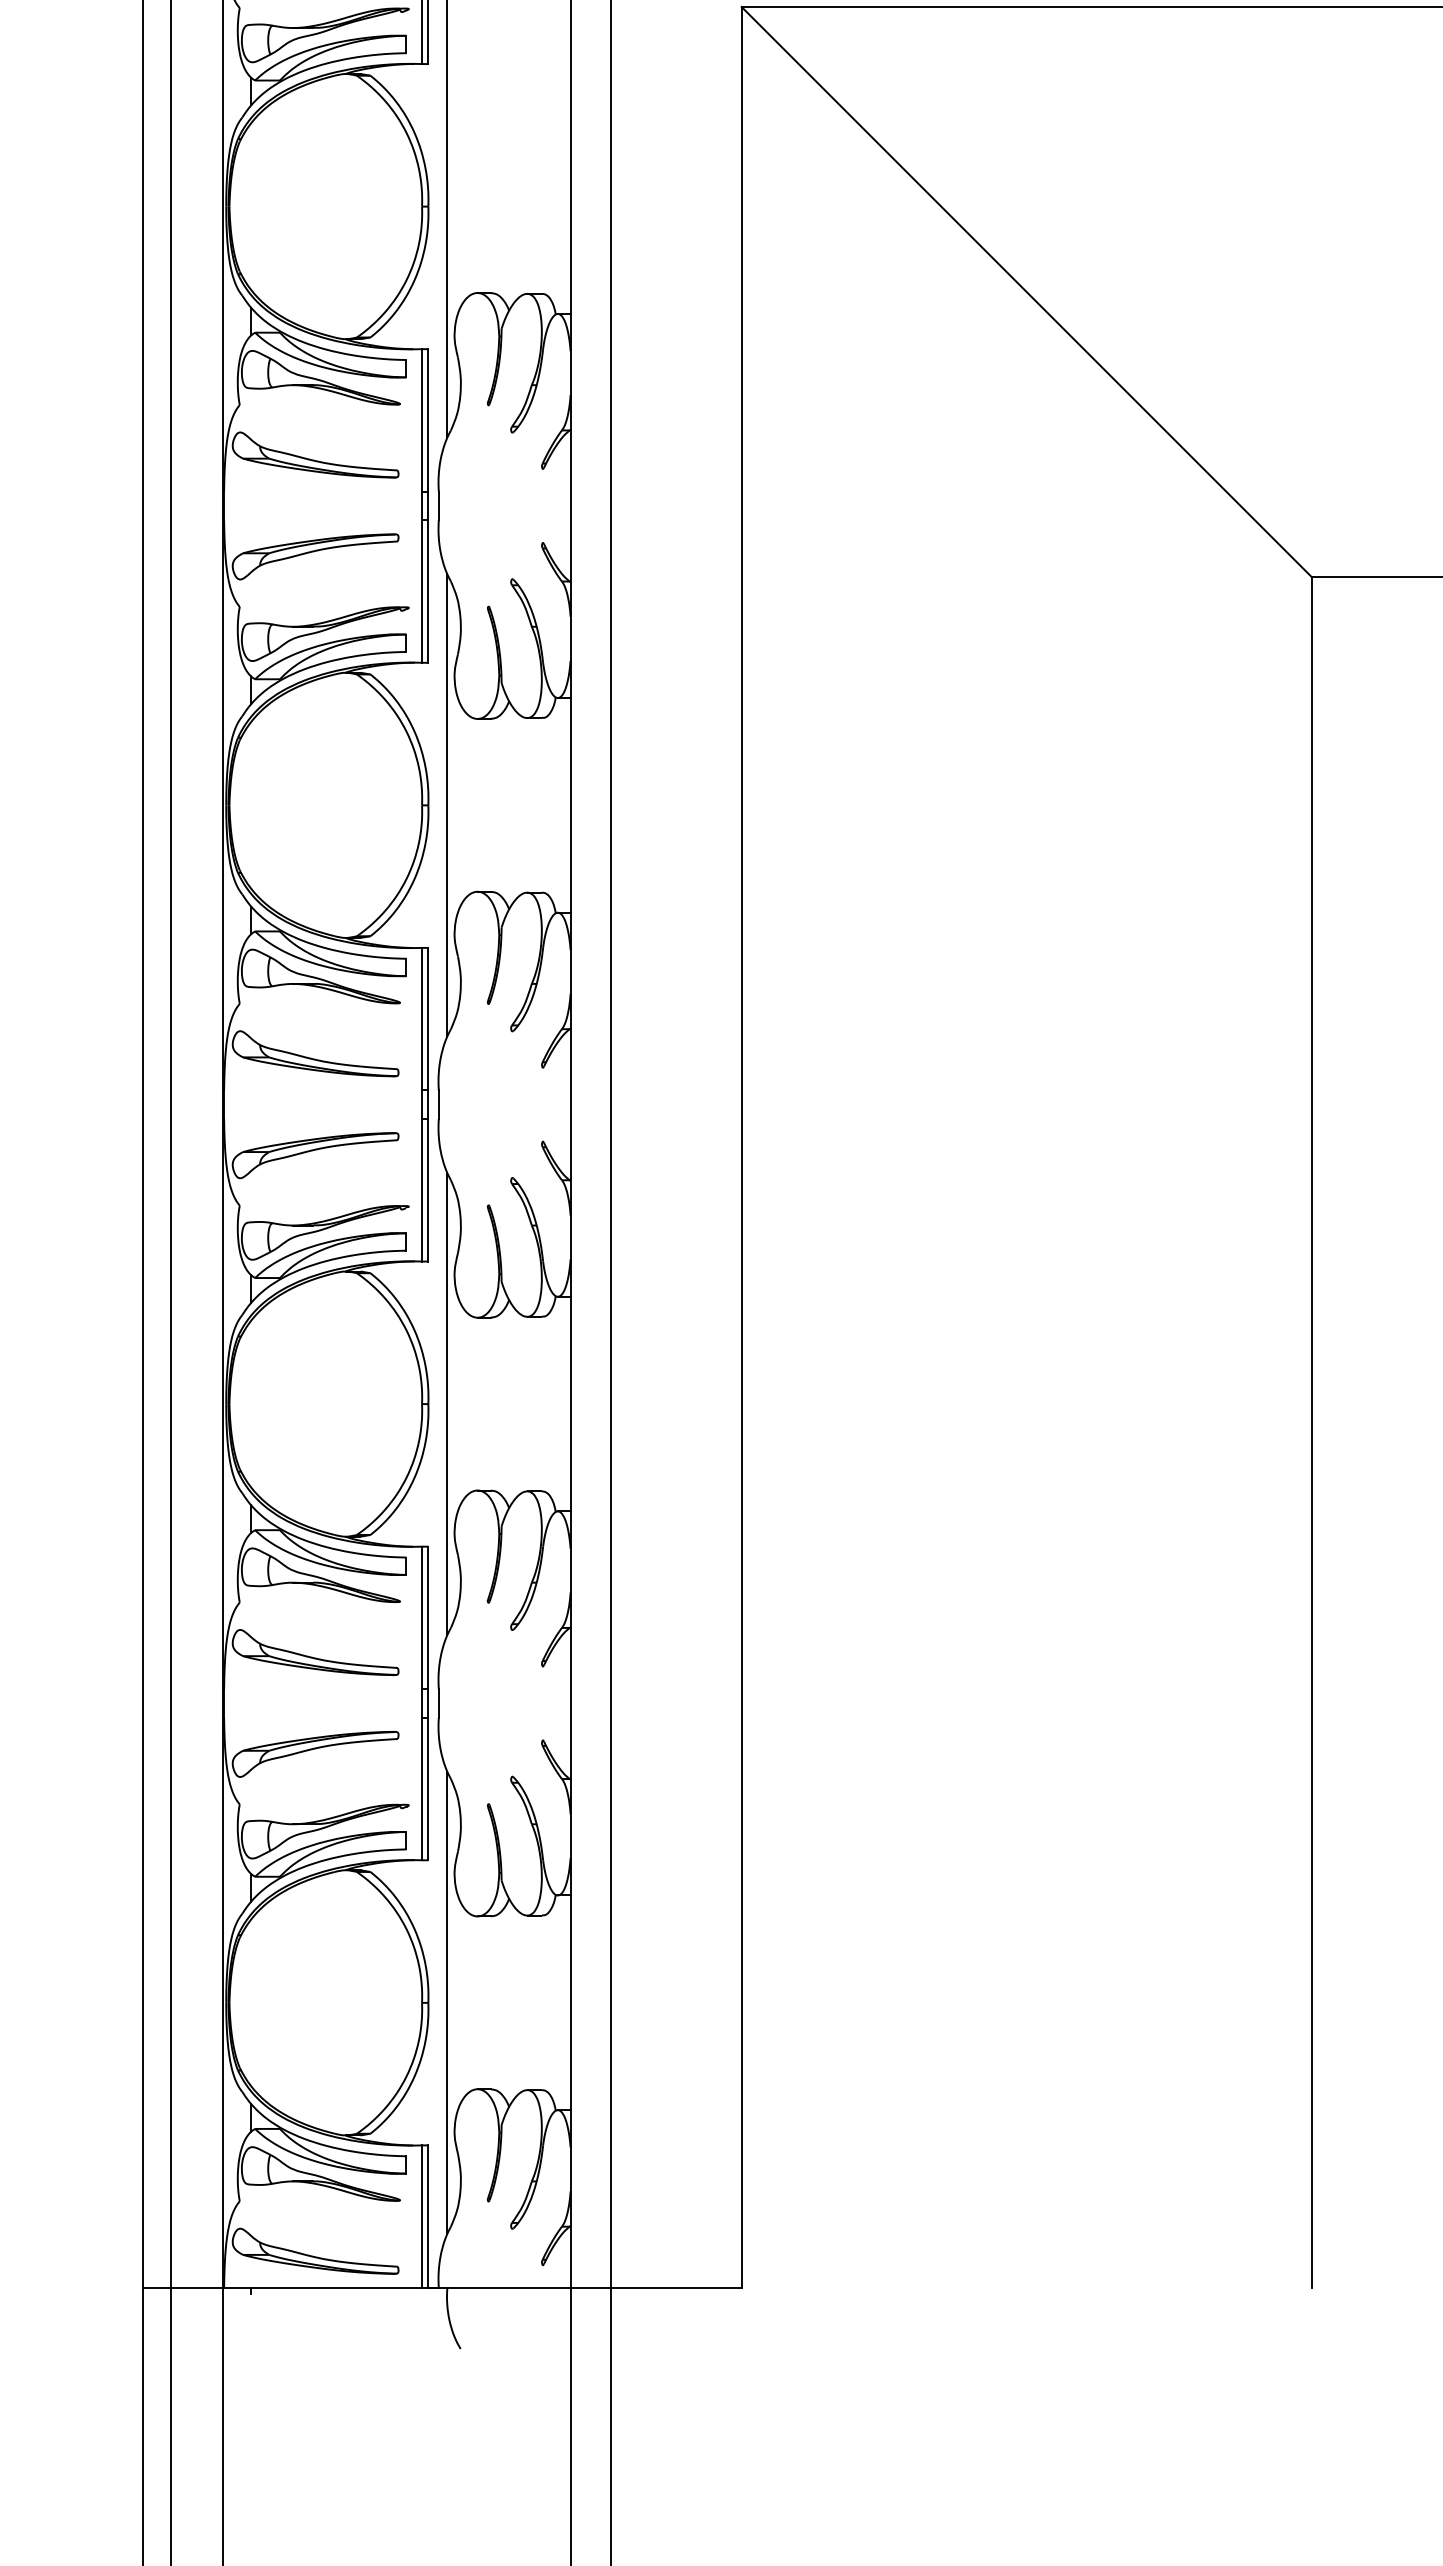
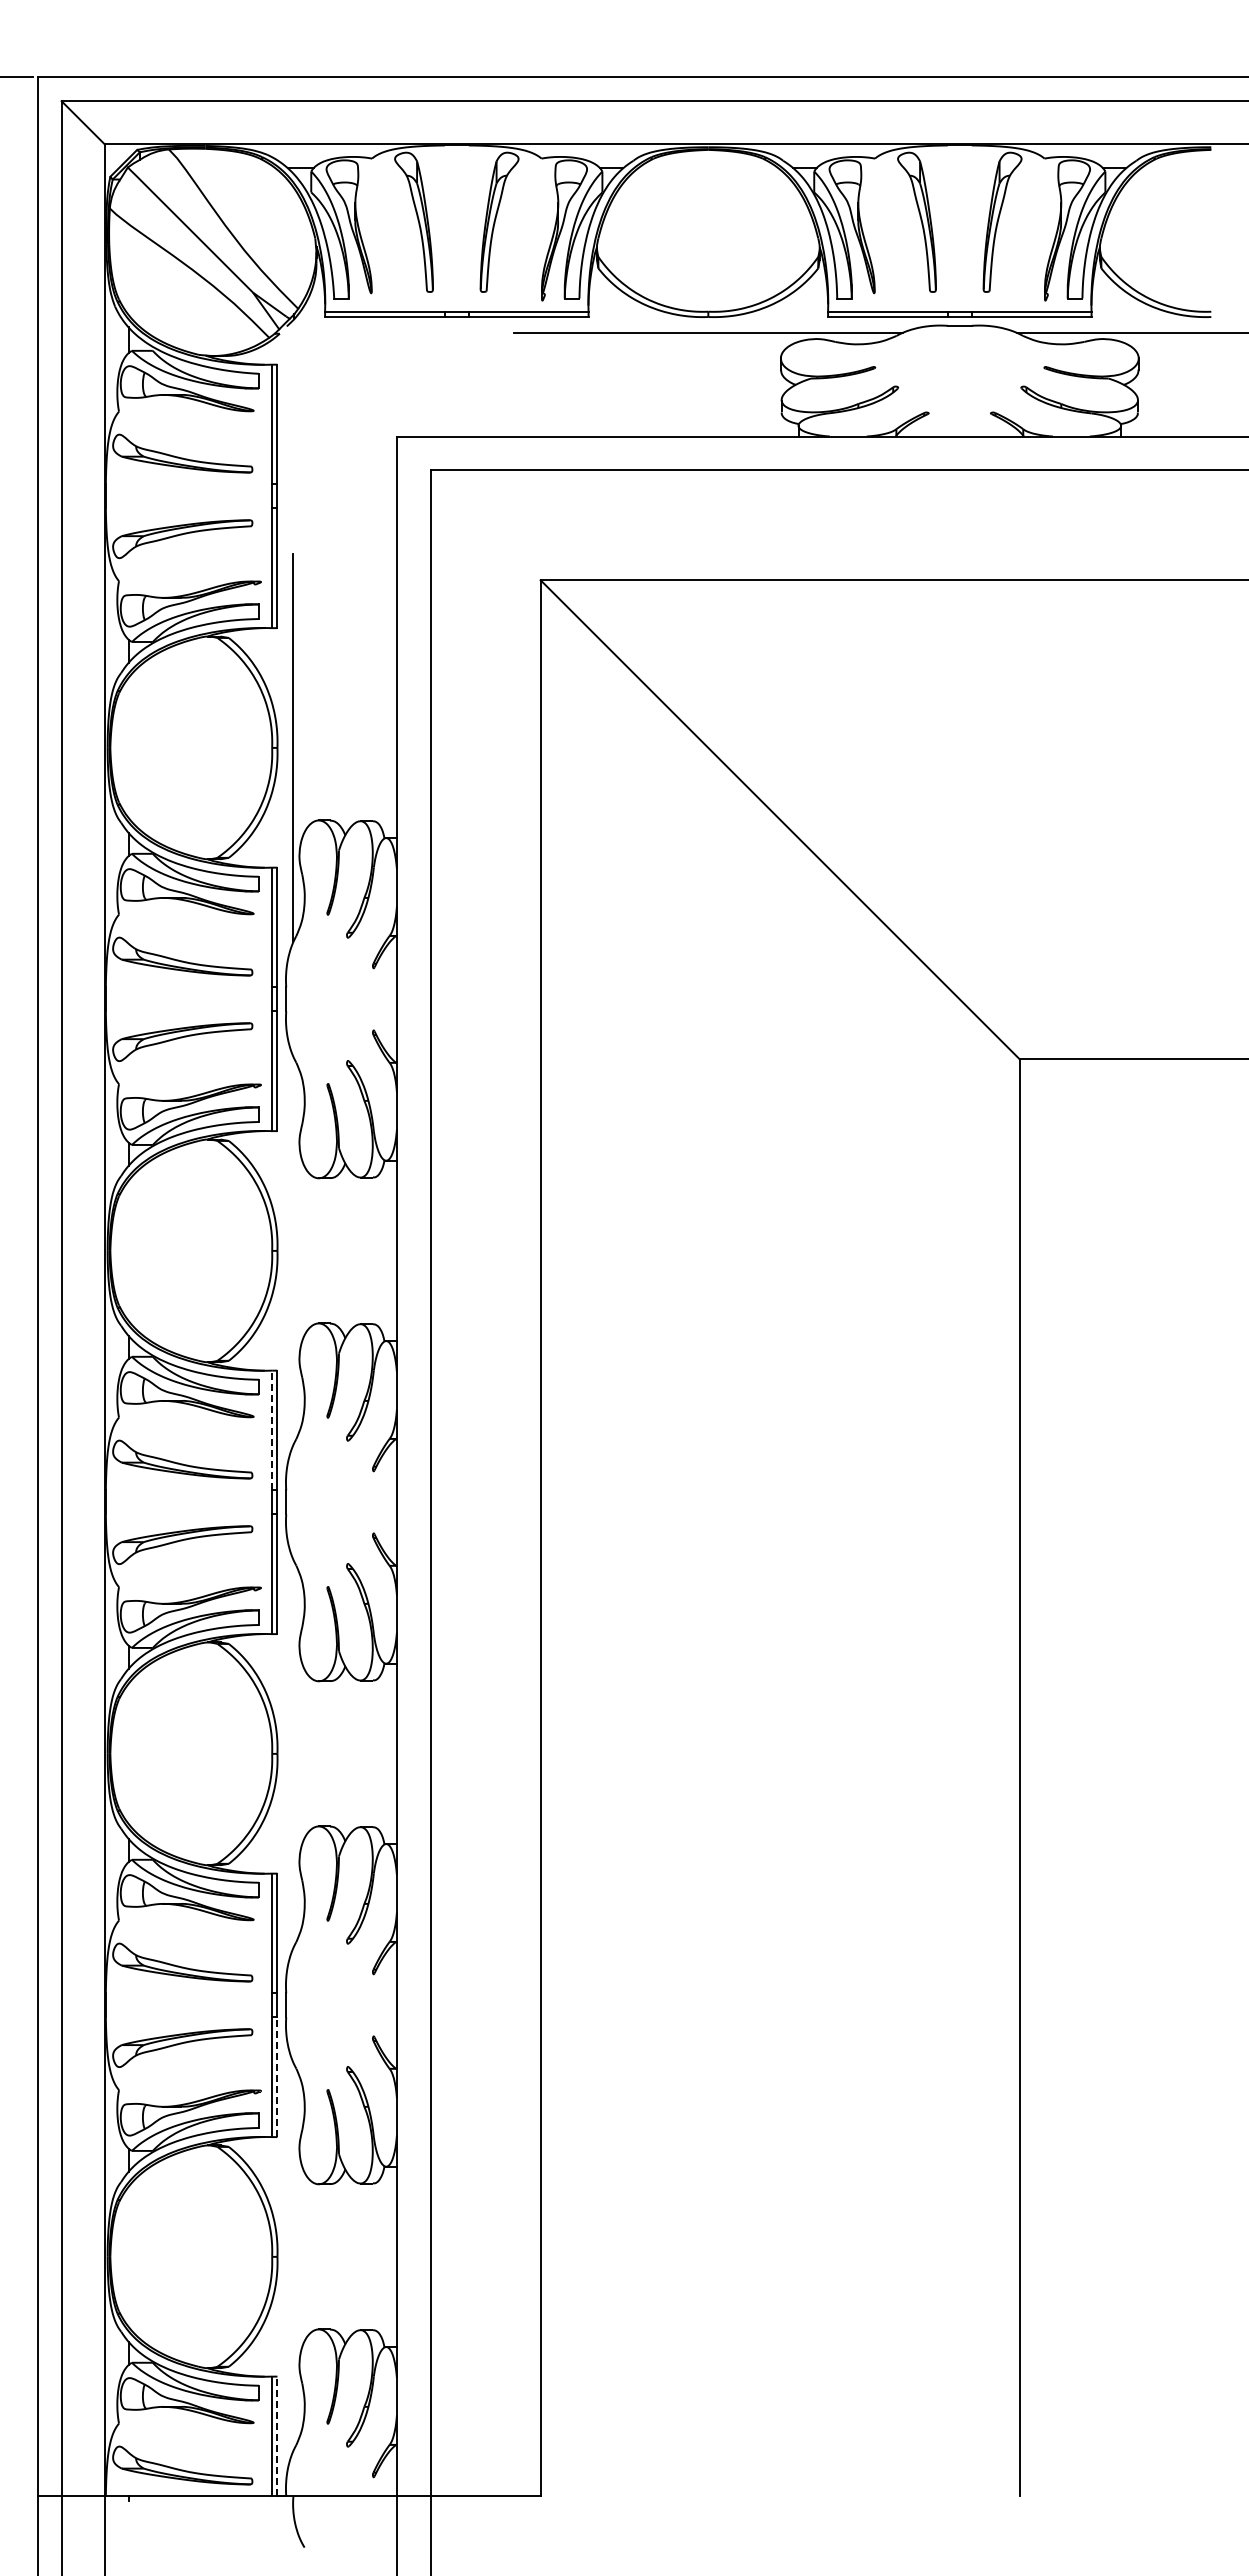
line: (447, 804) -> (293, 1250), removed
line: (422, 1019) -> (272, 1430), solid -> dashed
line: (447, 1403) -> (293, 1753), removed
line: (428, 1789) -> (277, 2077), solid -> dashed
line: (447, 2002) -> (293, 2256), removed
line: (428, 2216) -> (277, 2436), solid -> dashed

